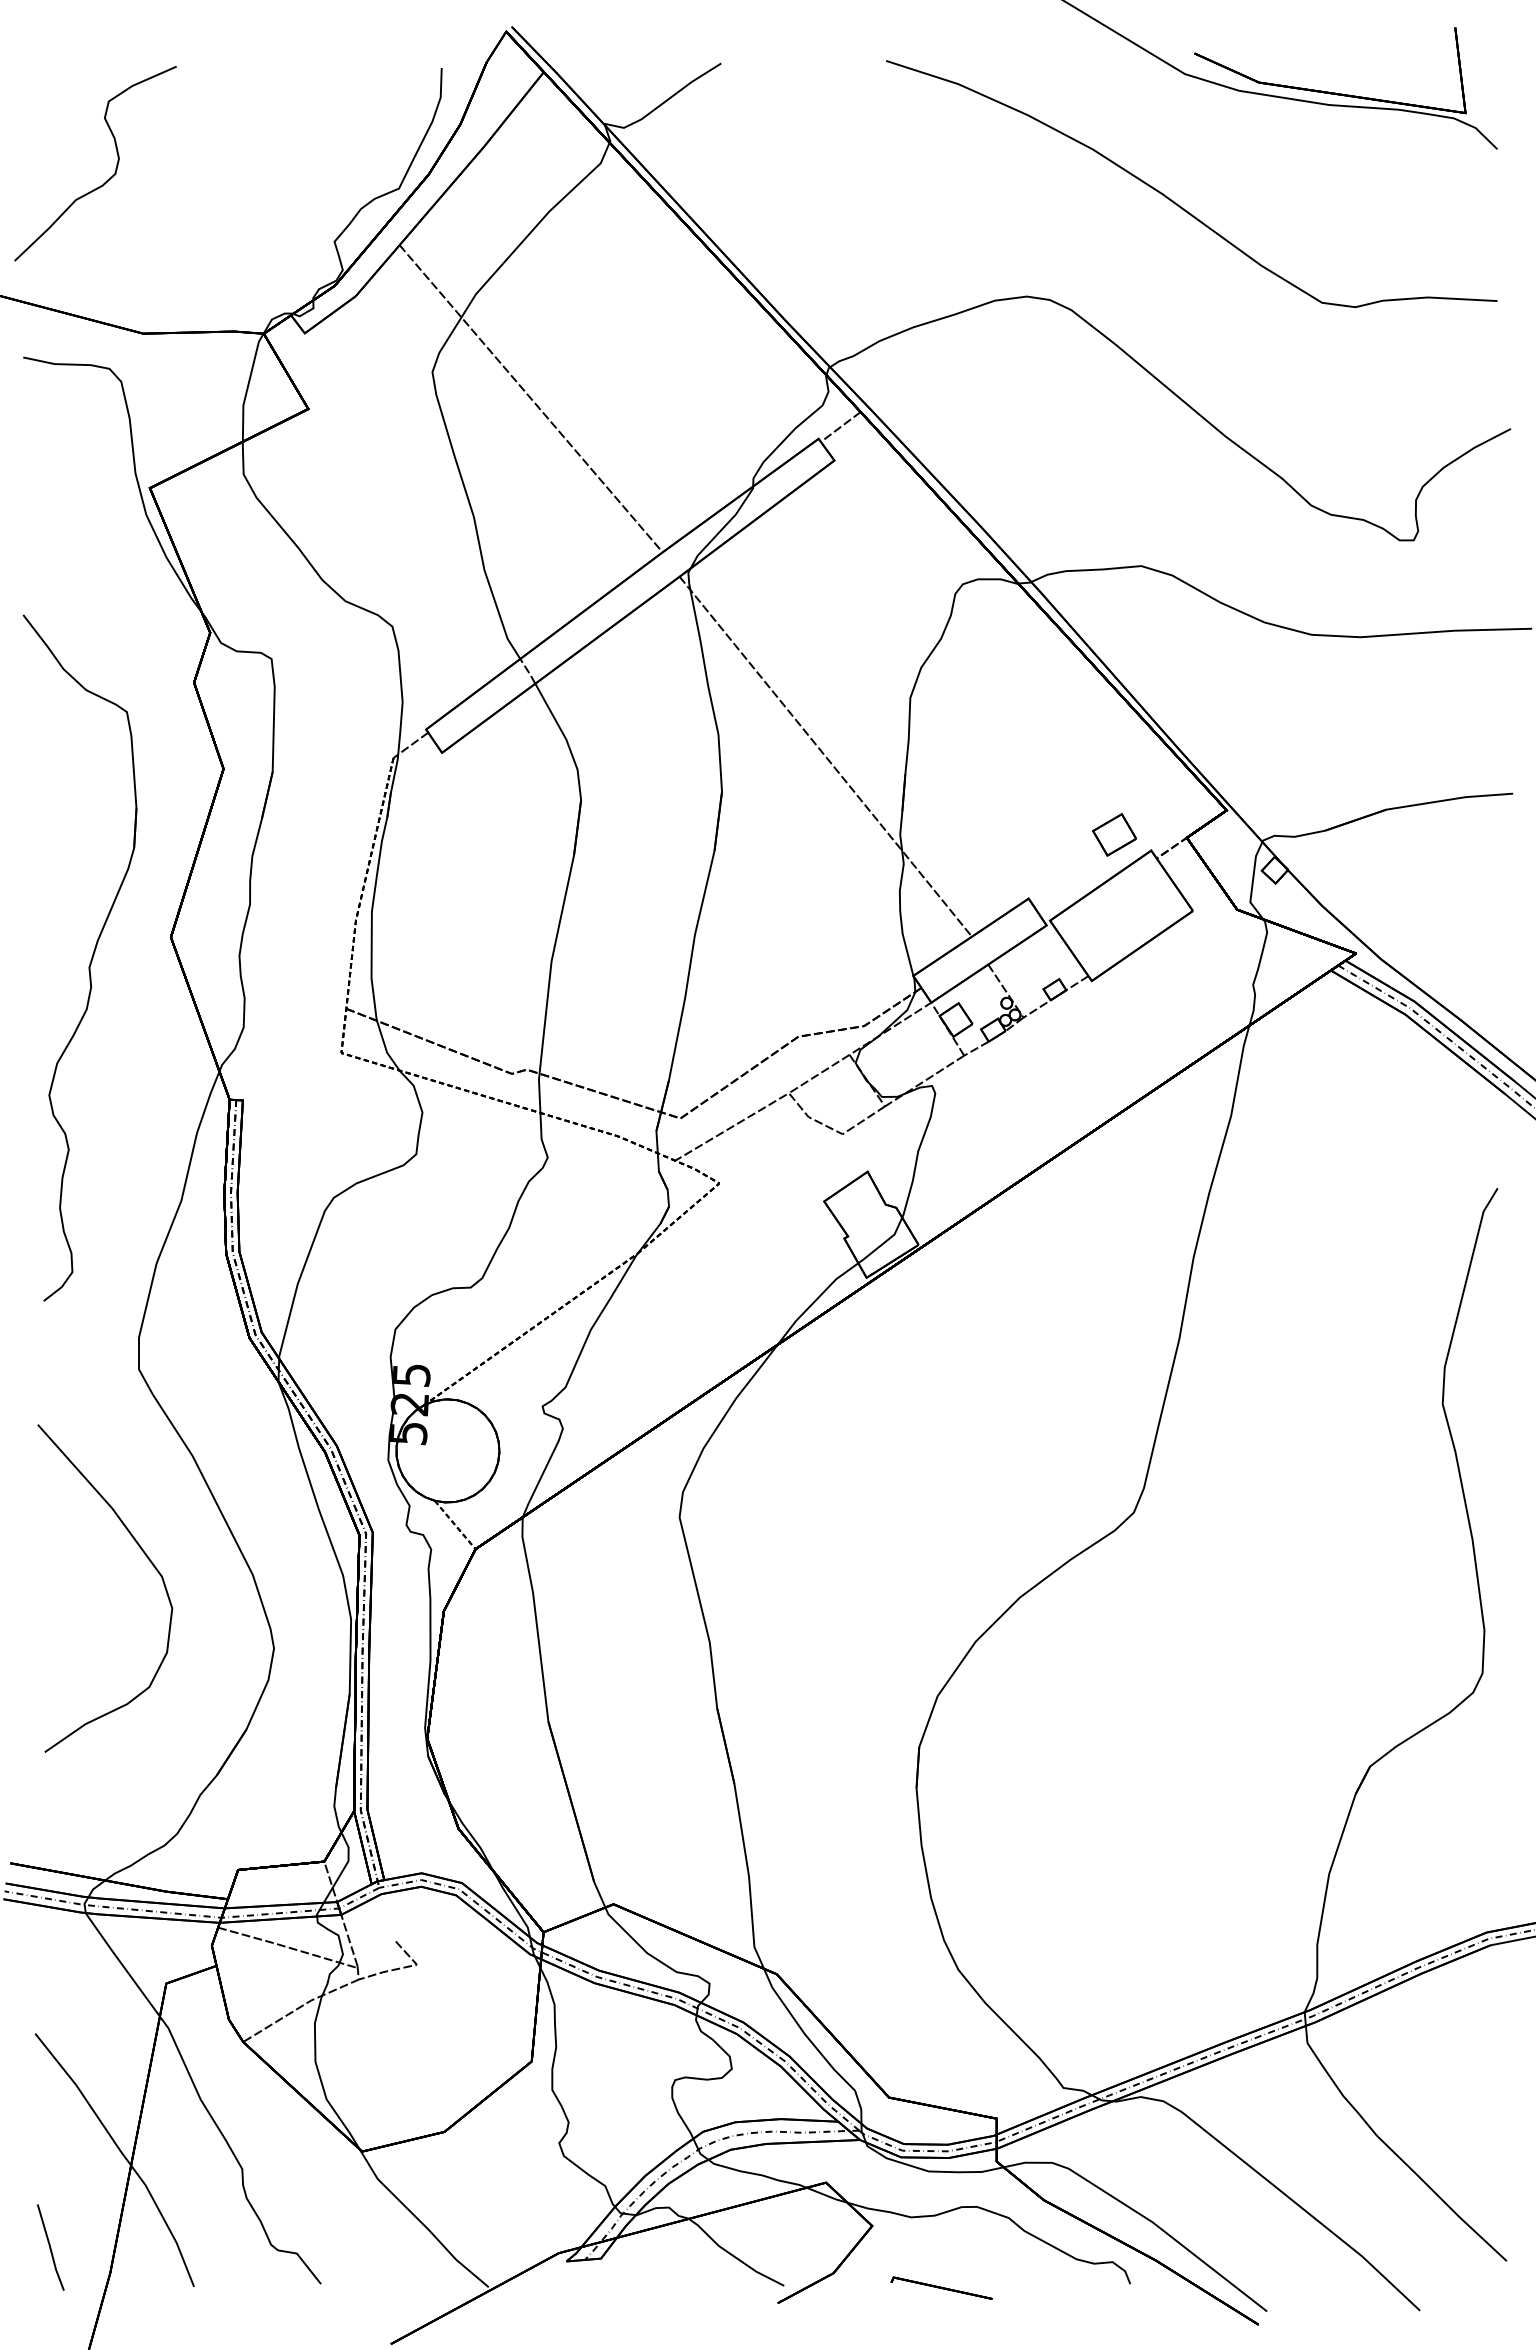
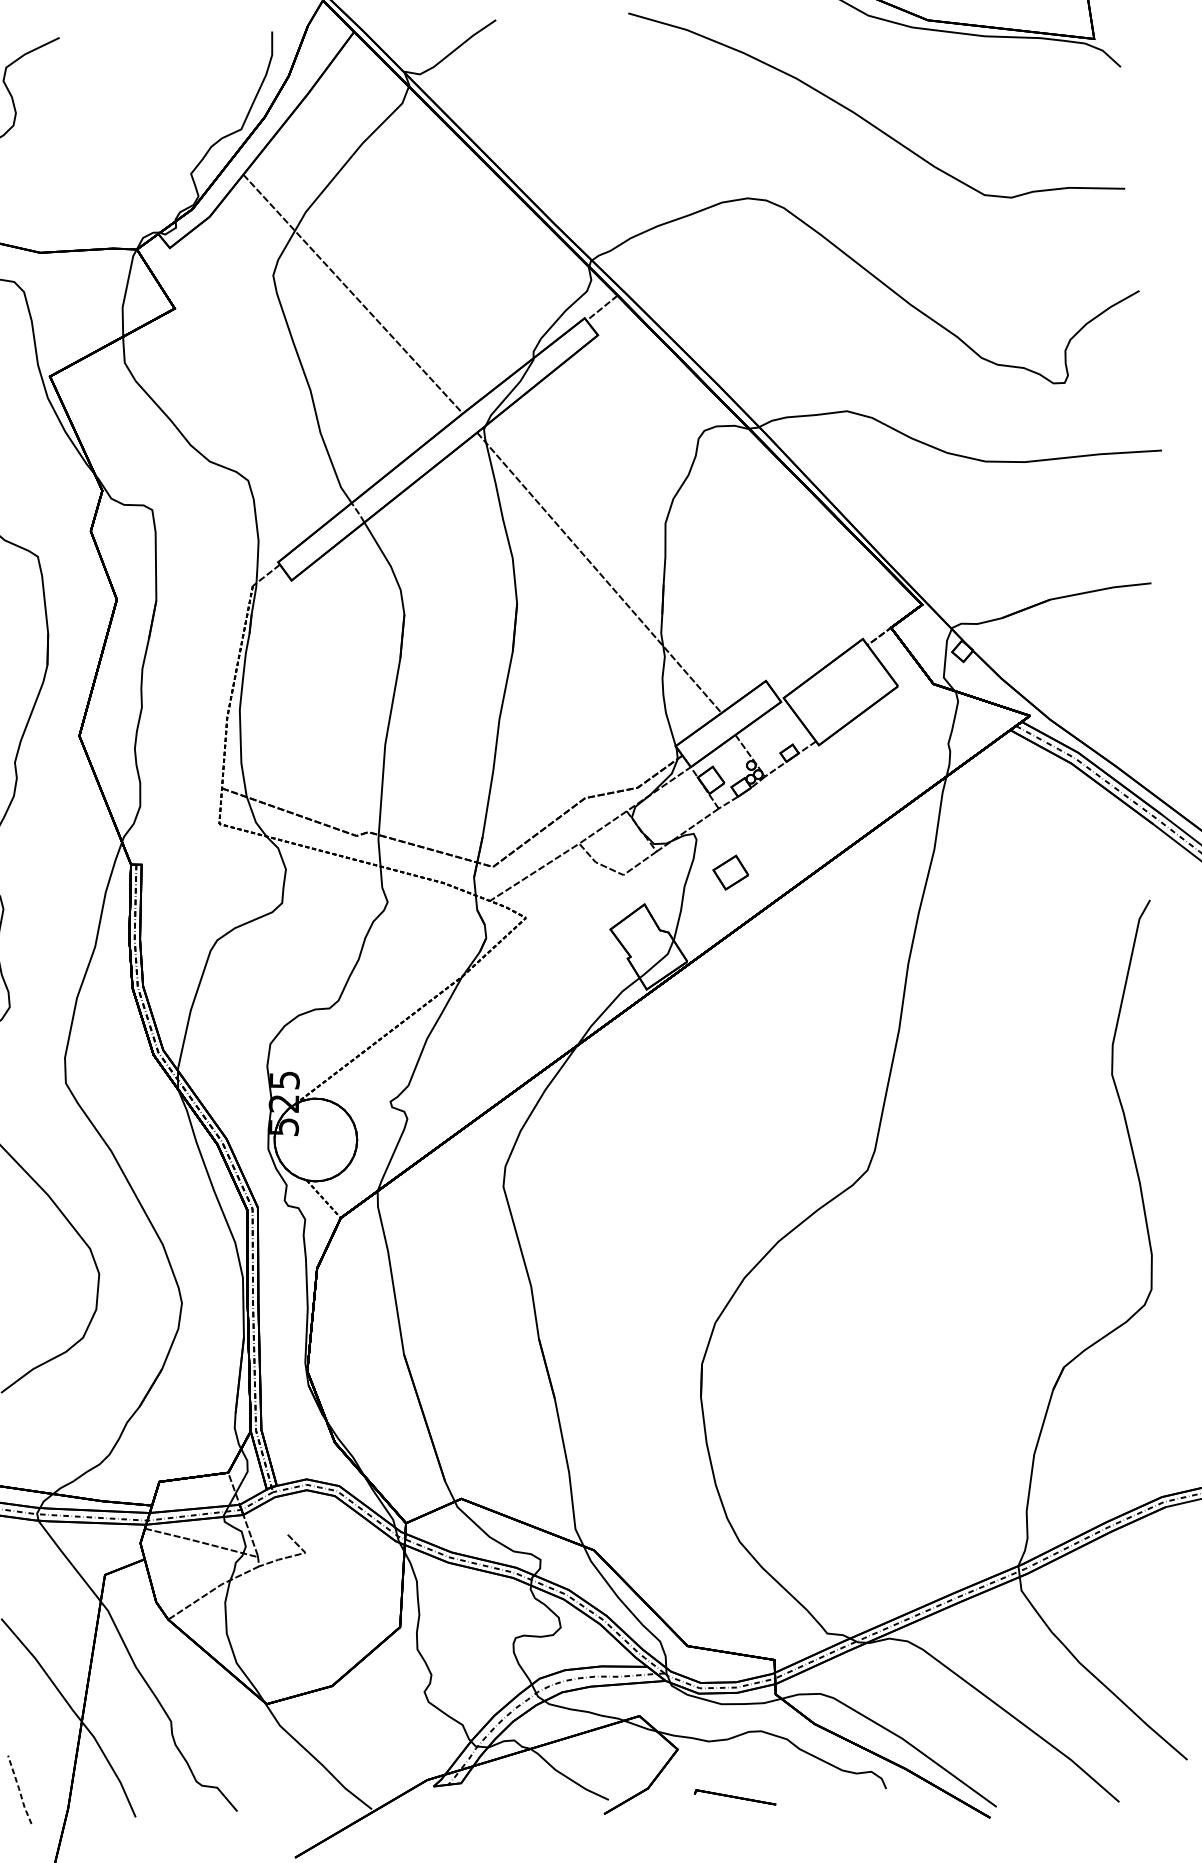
part: (1114, 834) -> (730, 872), moved
line: (50, 2247) -> (19, 1789), solid -> dashed

